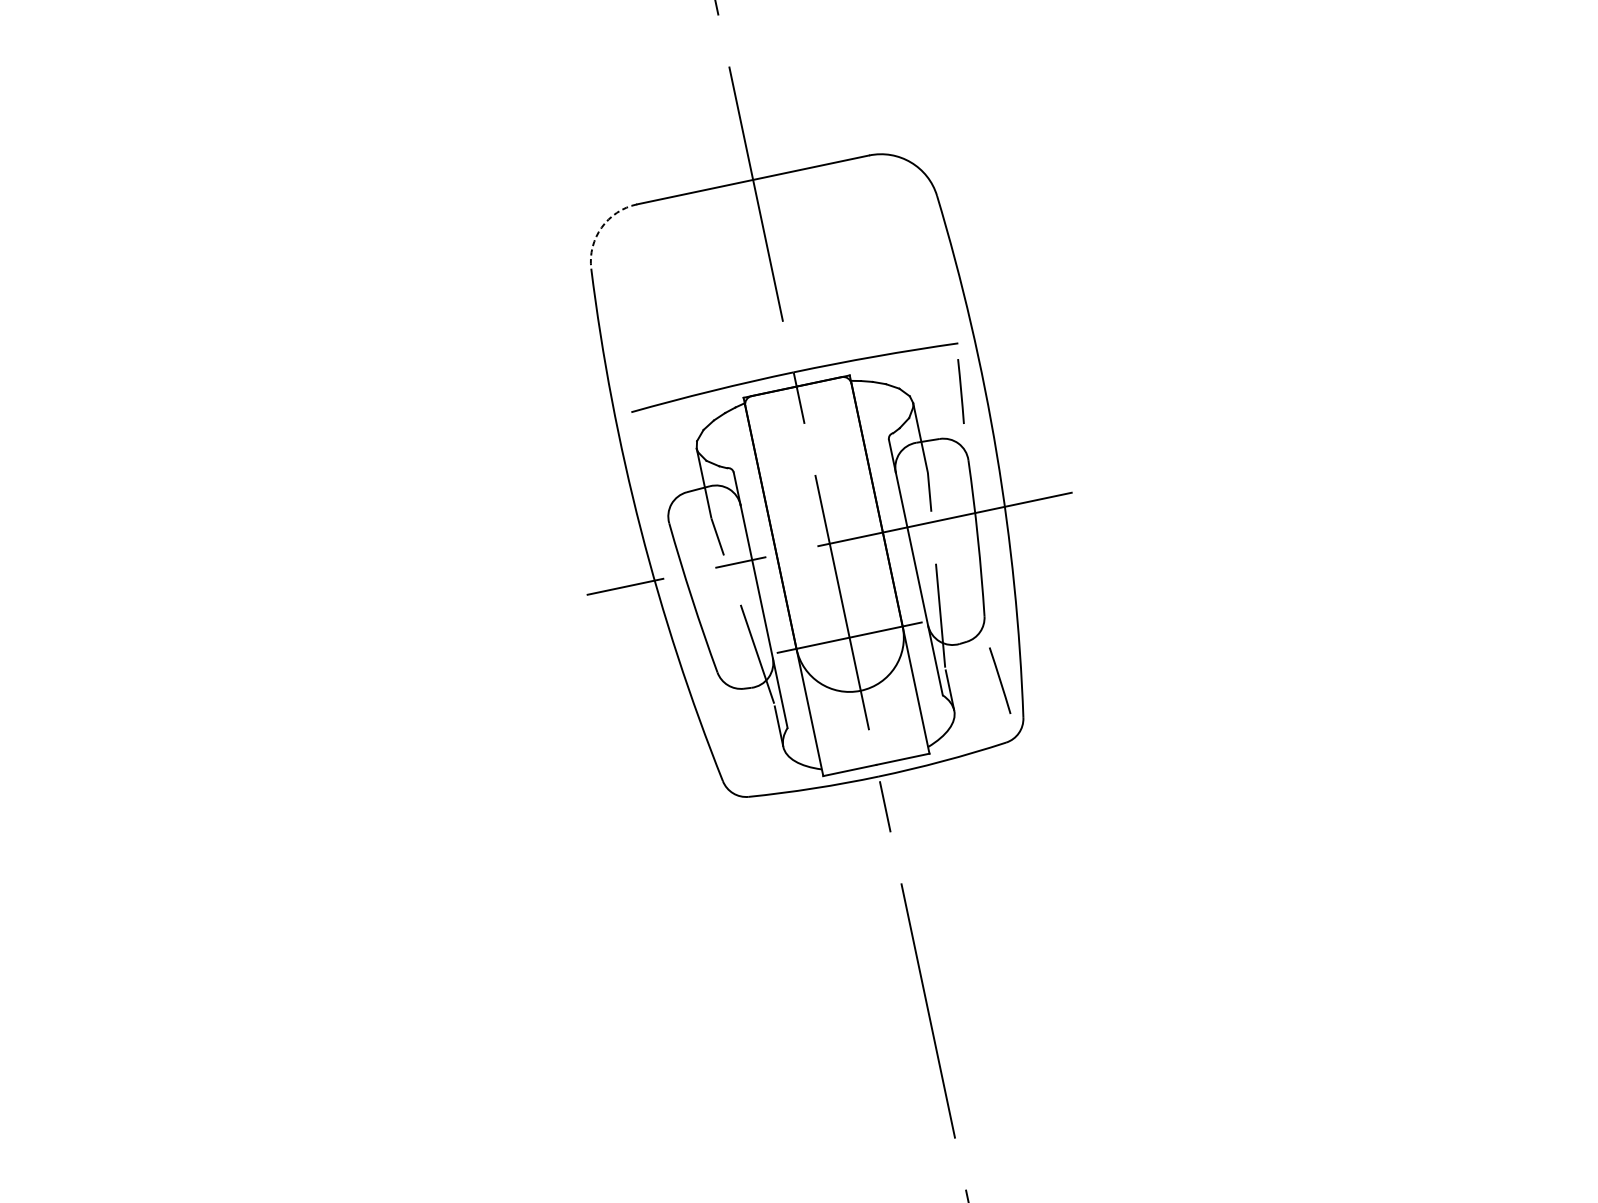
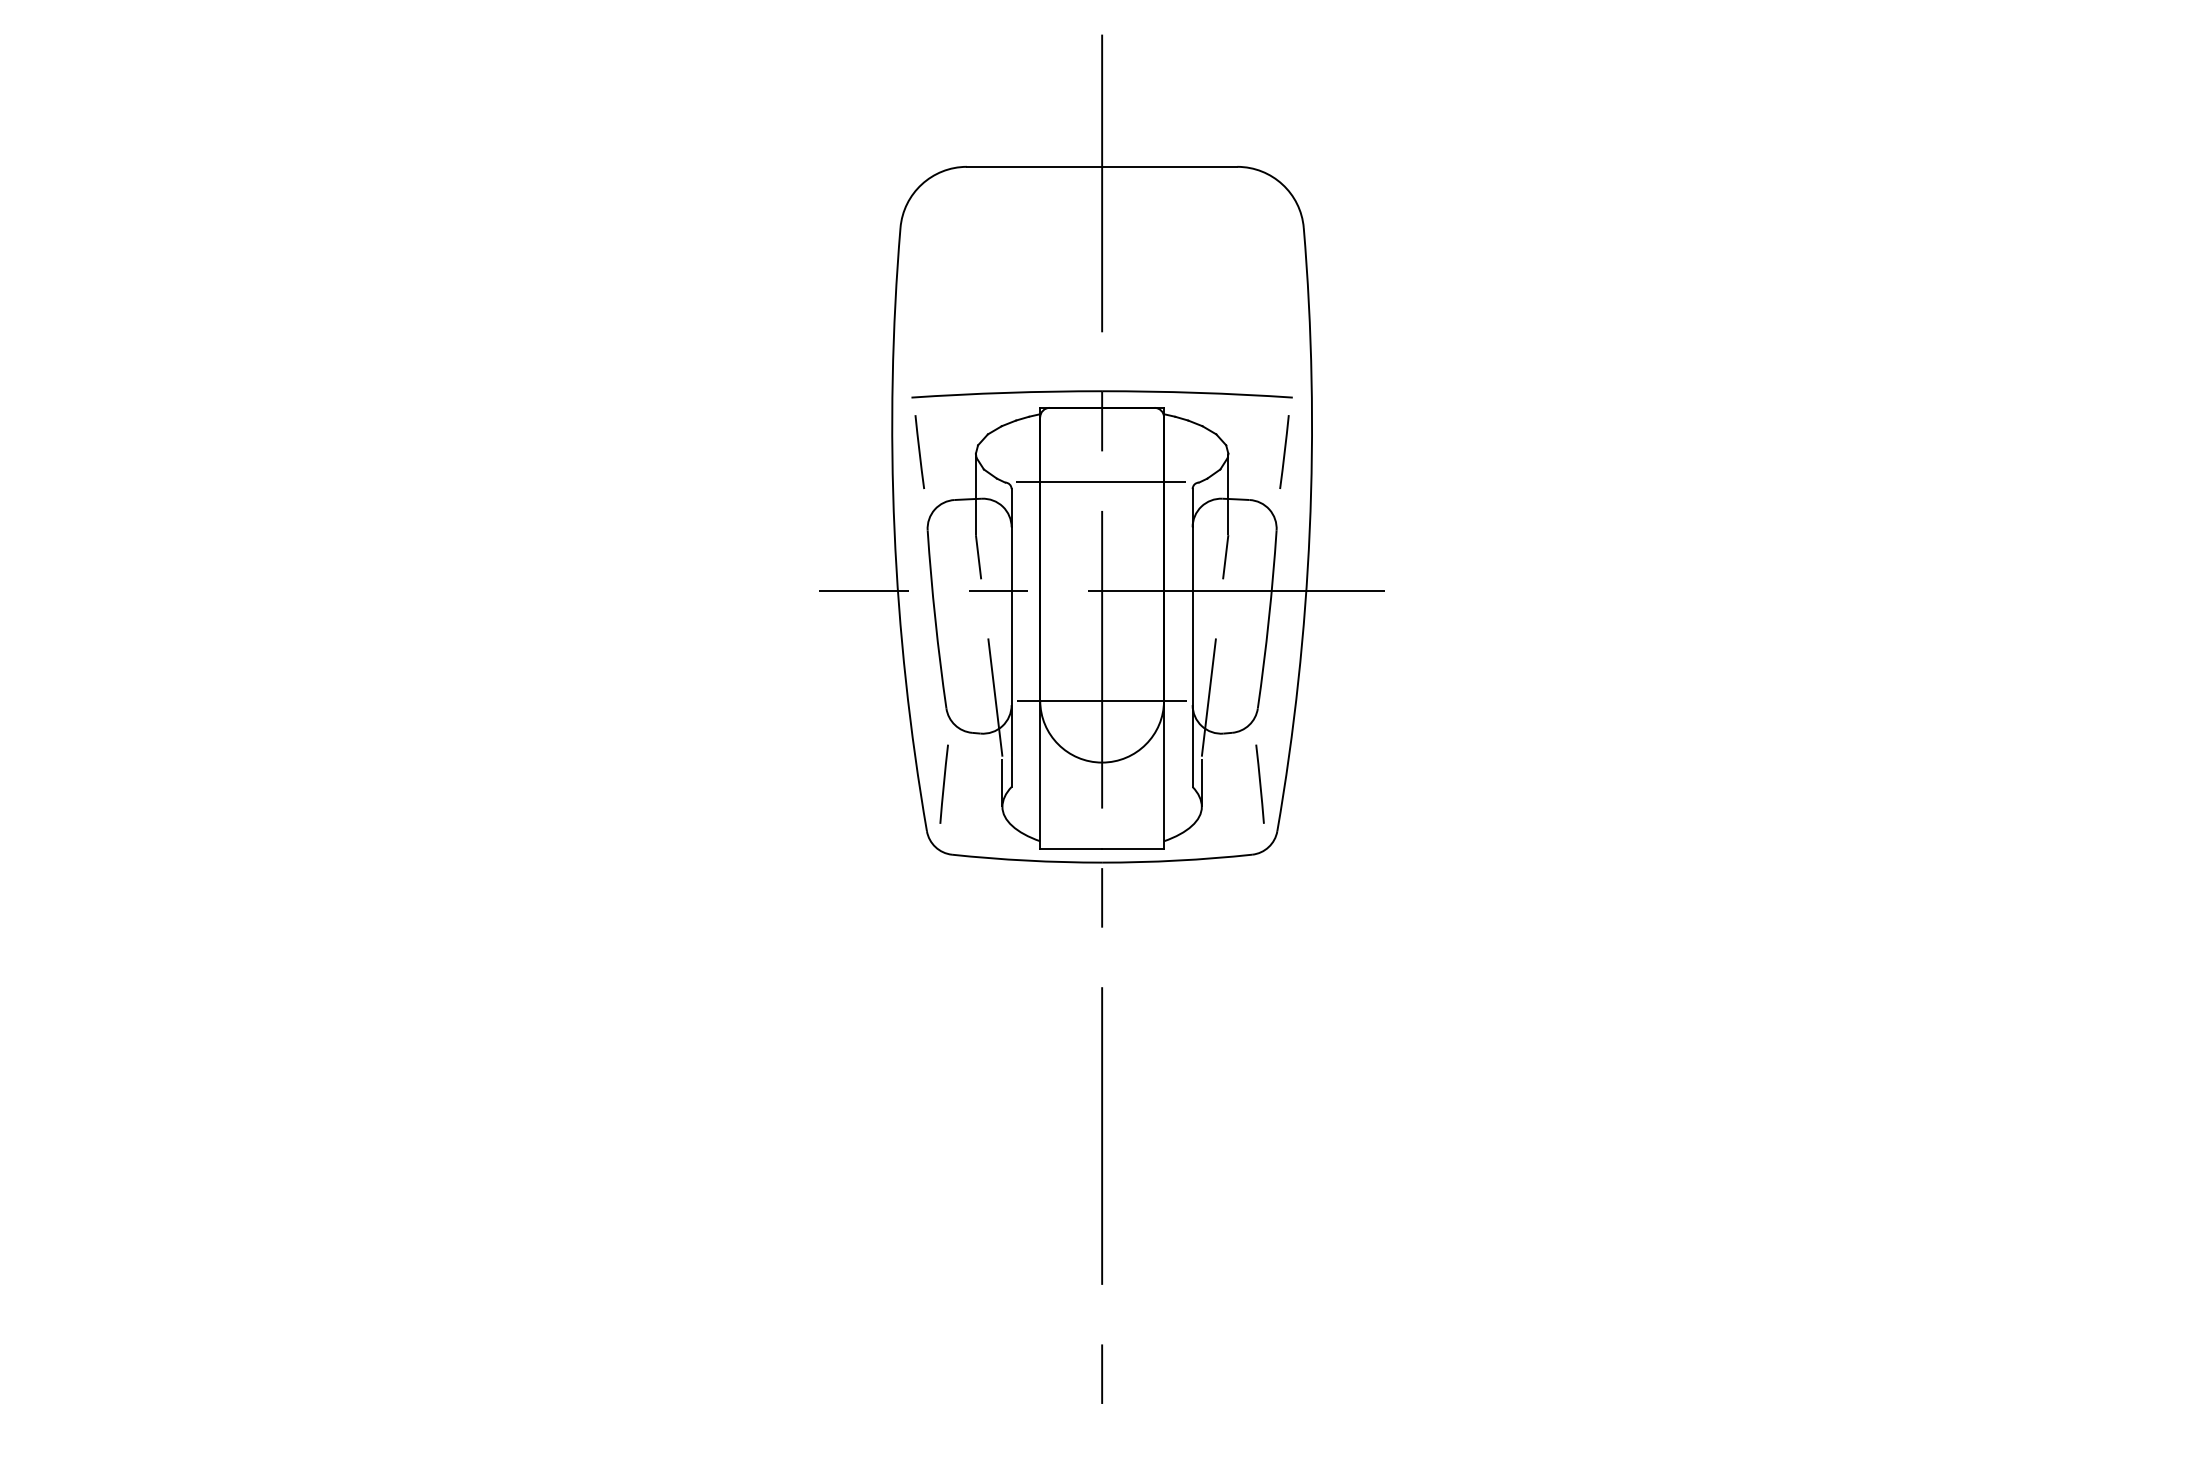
arc: (601, 227) -> (921, 184), dashed -> solid
line: (809, 449) -> (1101, 481), added
line: (647, 457) -> (919, 451), added
line: (728, 737) -> (943, 783), added

